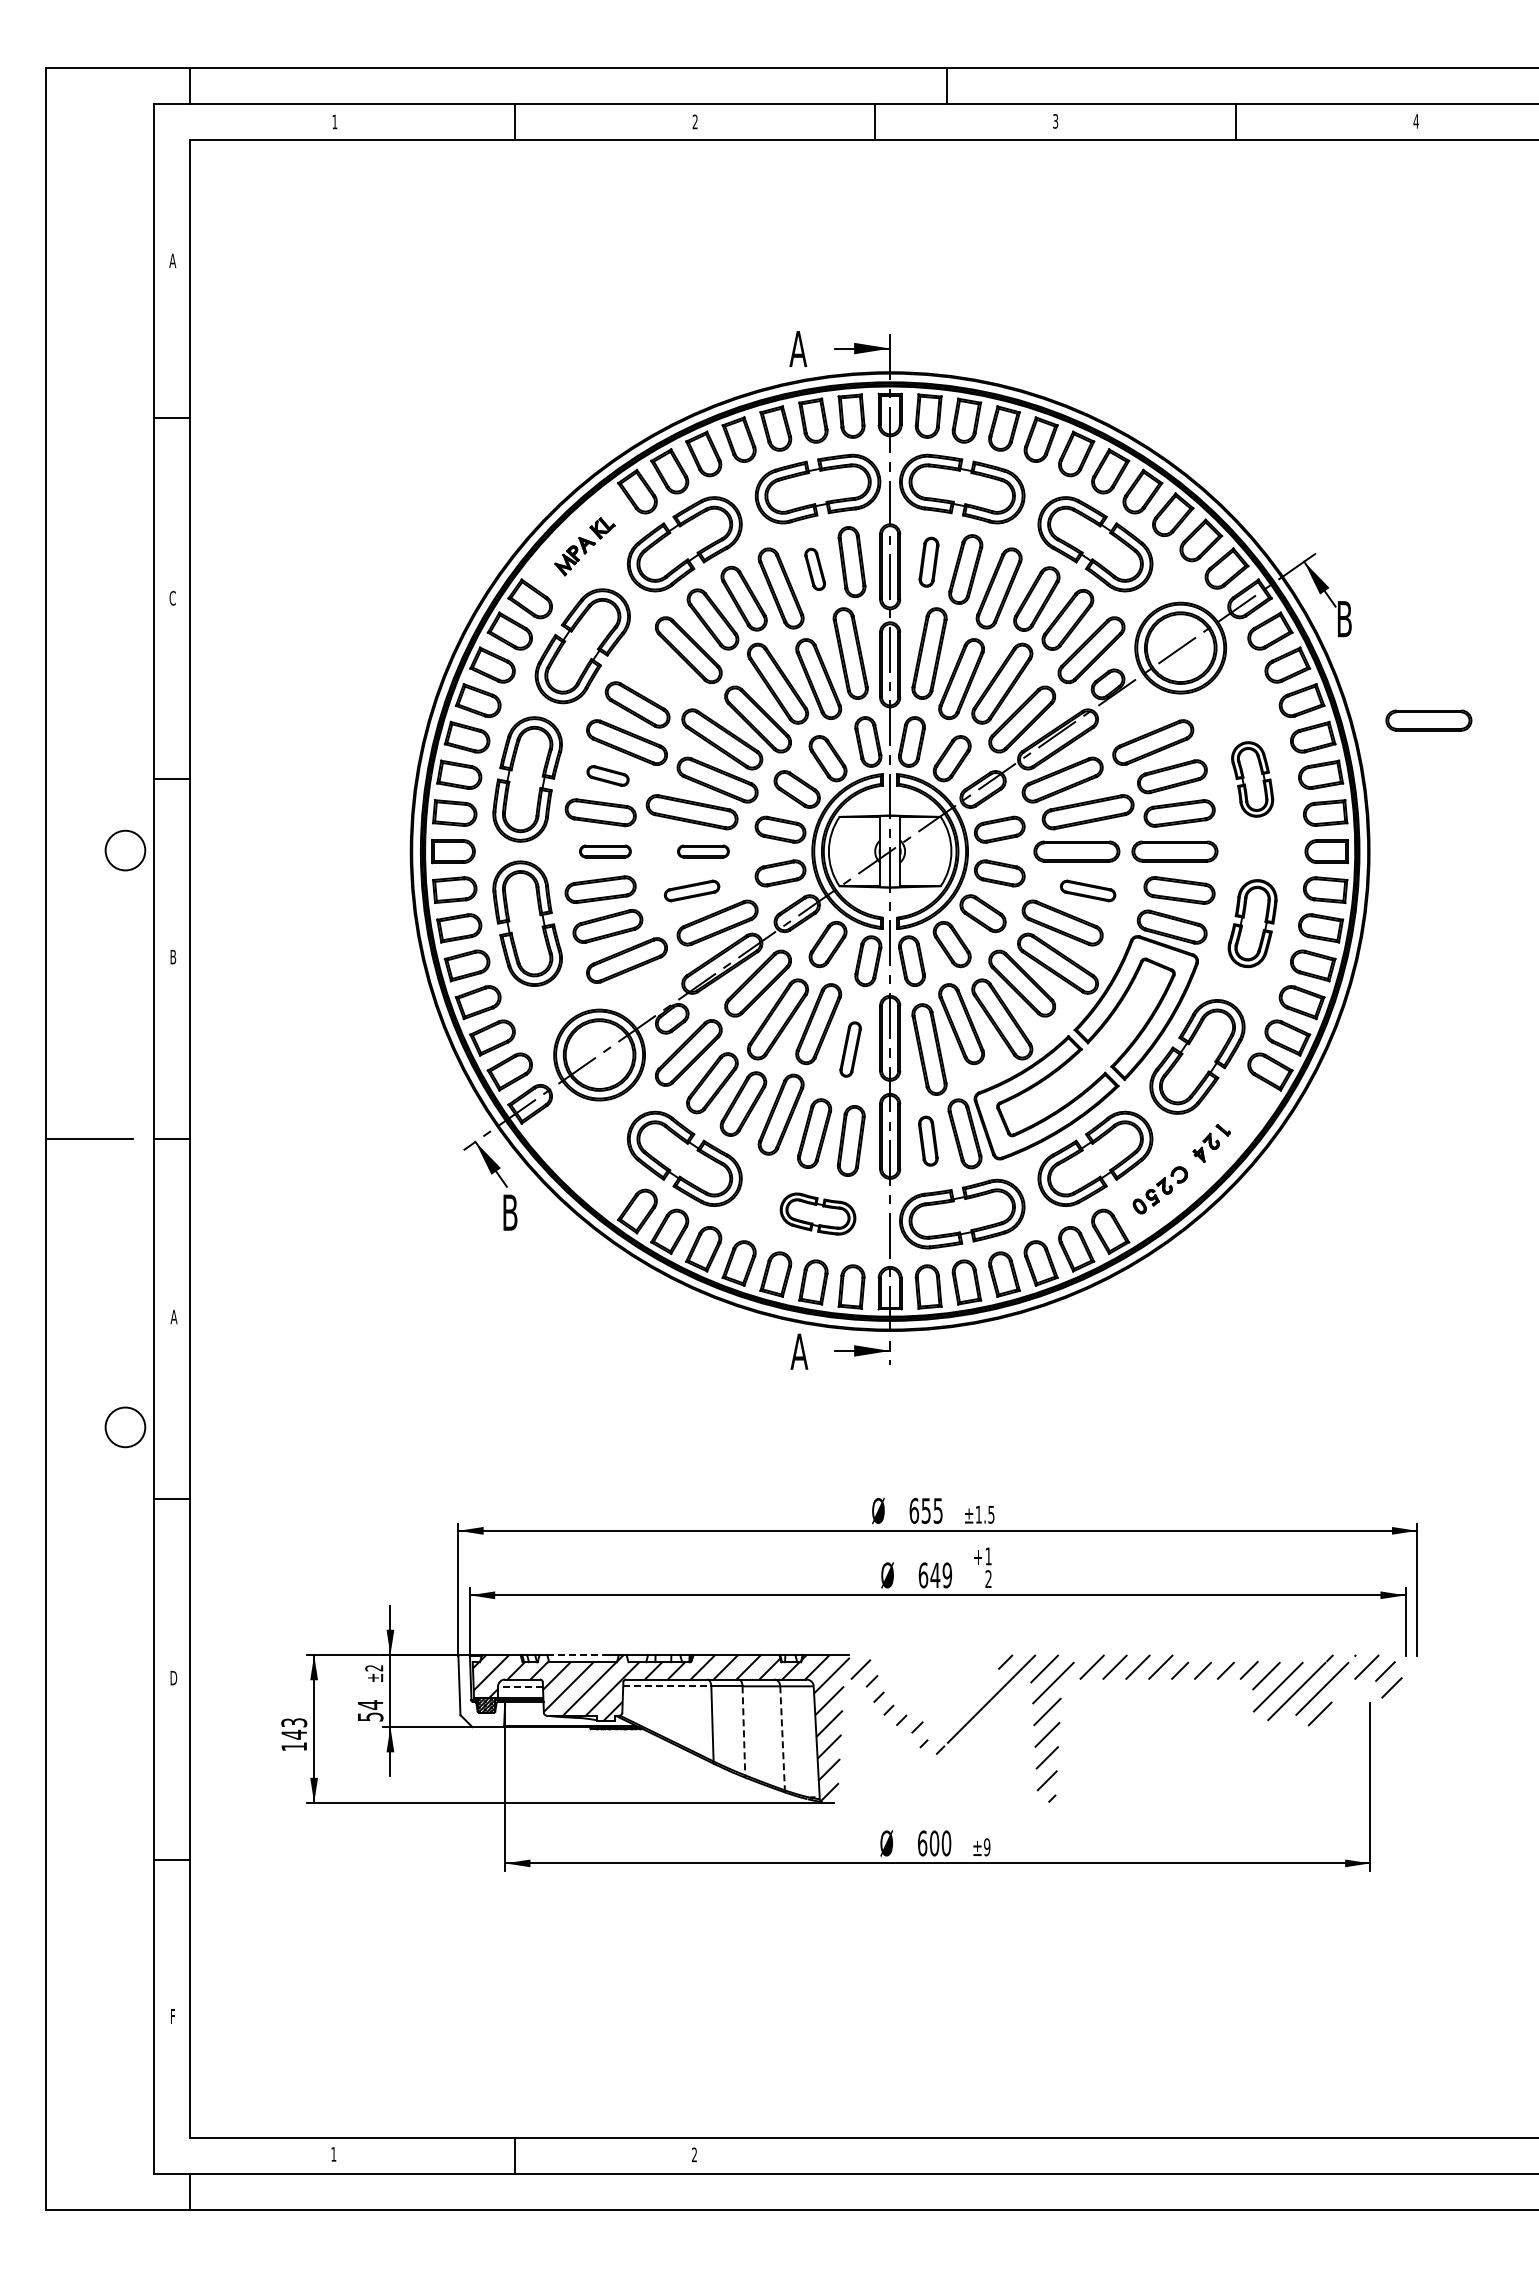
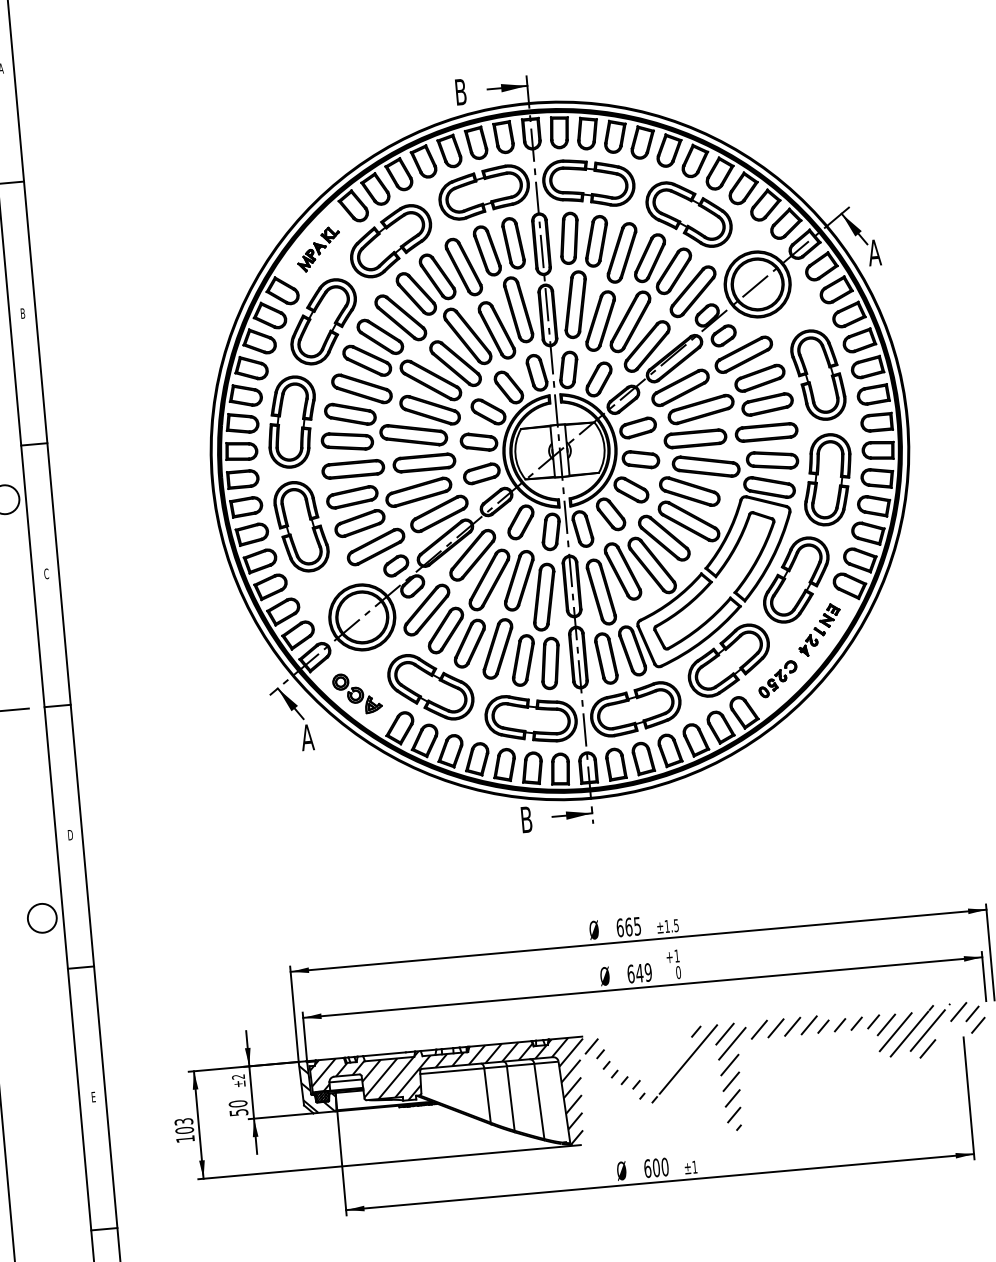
text: (798, 348) -> (460, 91), A -> B
part: (928, 562) -> (569, 238), size x1.43
part: (814, 569) -> (486, 251), size x1.67
text: (172, 597) -> (22, 313), C -> B
text: (1344, 619) -> (874, 253), B -> A
part: (658, 673) -> (380, 336), added
part: (1127, 714) -> (723, 336), added
part: (1428, 720) -> (942, 320), removed
part: (607, 775) -> (349, 414), size x1.67
part: (1252, 779) -> (818, 375), size x1.67
part: (605, 851) -> (353, 469), size x1.67
part: (703, 851) -> (424, 462), size x1.67
part: (691, 890) -> (418, 492), size x1.67
part: (1087, 890) -> (705, 466), size x1.67
part: (1252, 923) -> (827, 479), size x1.43
text: (173, 956) -> (46, 573), B -> C
part: (652, 988) -> (396, 565), added
part: (850, 1049) -> (544, 597), size x1.67
part: (1238, 1109) -> (829, 615), added
part: (928, 1141) -> (606, 658), size x1.43
part: (583, 1158) -> (357, 693), added
text: (509, 1212) -> (307, 737), B -> A
part: (817, 1213) -> (530, 718), size x1.67
text: (173, 1316) -> (70, 834), A -> D
text: (799, 1351) -> (526, 819), A -> B
text: (926, 1510) -> (629, 926), 655 -> 665
text: (988, 1579) -> (678, 972), 2 -> 0
line: (577, 1655) -> (385, 1054), dashed -> solid
text: (173, 1677) -> (93, 1096), D -> E
line: (520, 1686) -> (345, 1080), dashed -> solid
line: (667, 1686) -> (452, 1071), dashed -> solid
hatch: (481, 1693) -> (317, 1088), added
text: (370, 1704) -> (238, 1103), 54 -> 50
line: (743, 1730) -> (510, 1098), dashed -> solid
text: (294, 1734) -> (184, 1130), 143 -> 103
line: (782, 1738) -> (539, 1101), dashed -> solid
text: (986, 1847) -> (694, 1167), ±9 -> ±1

